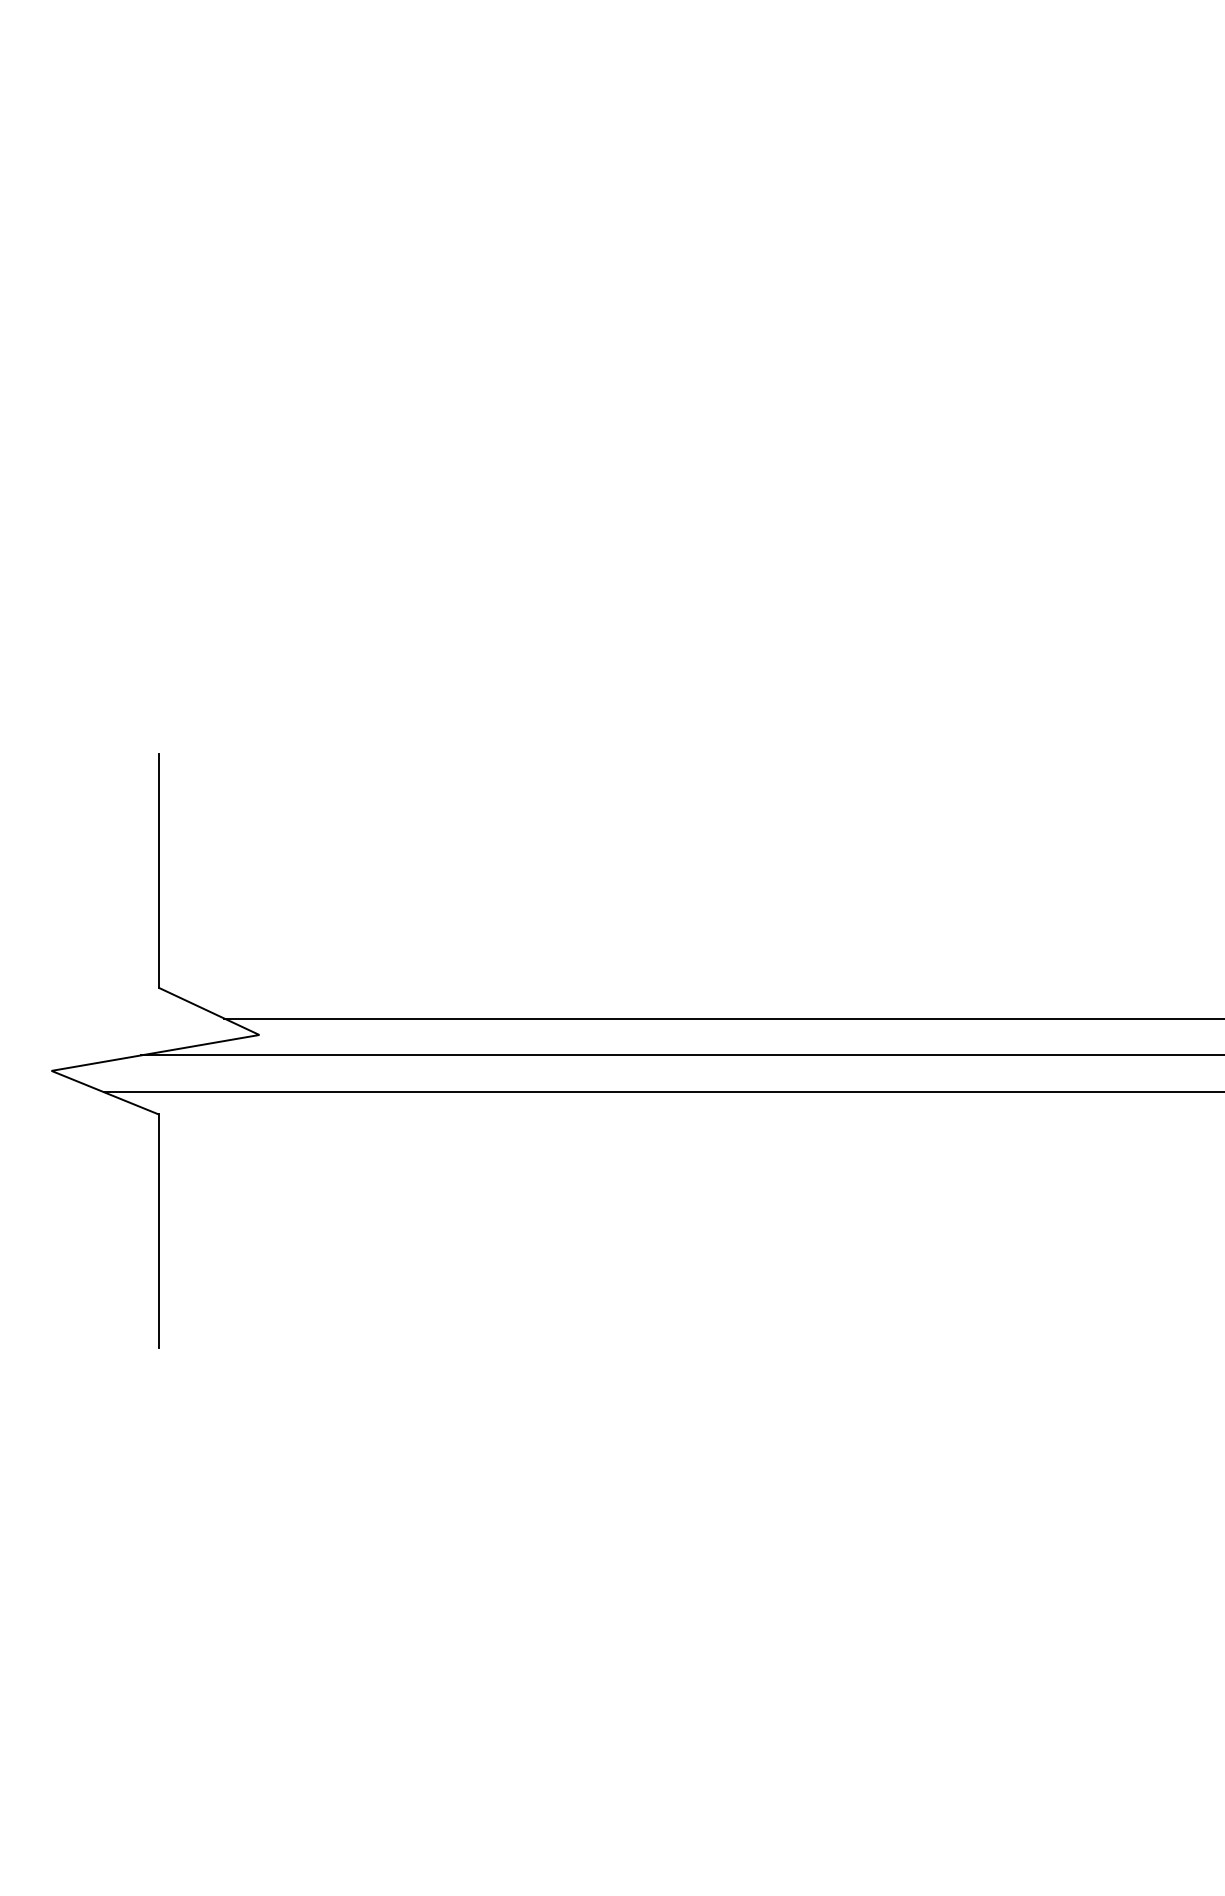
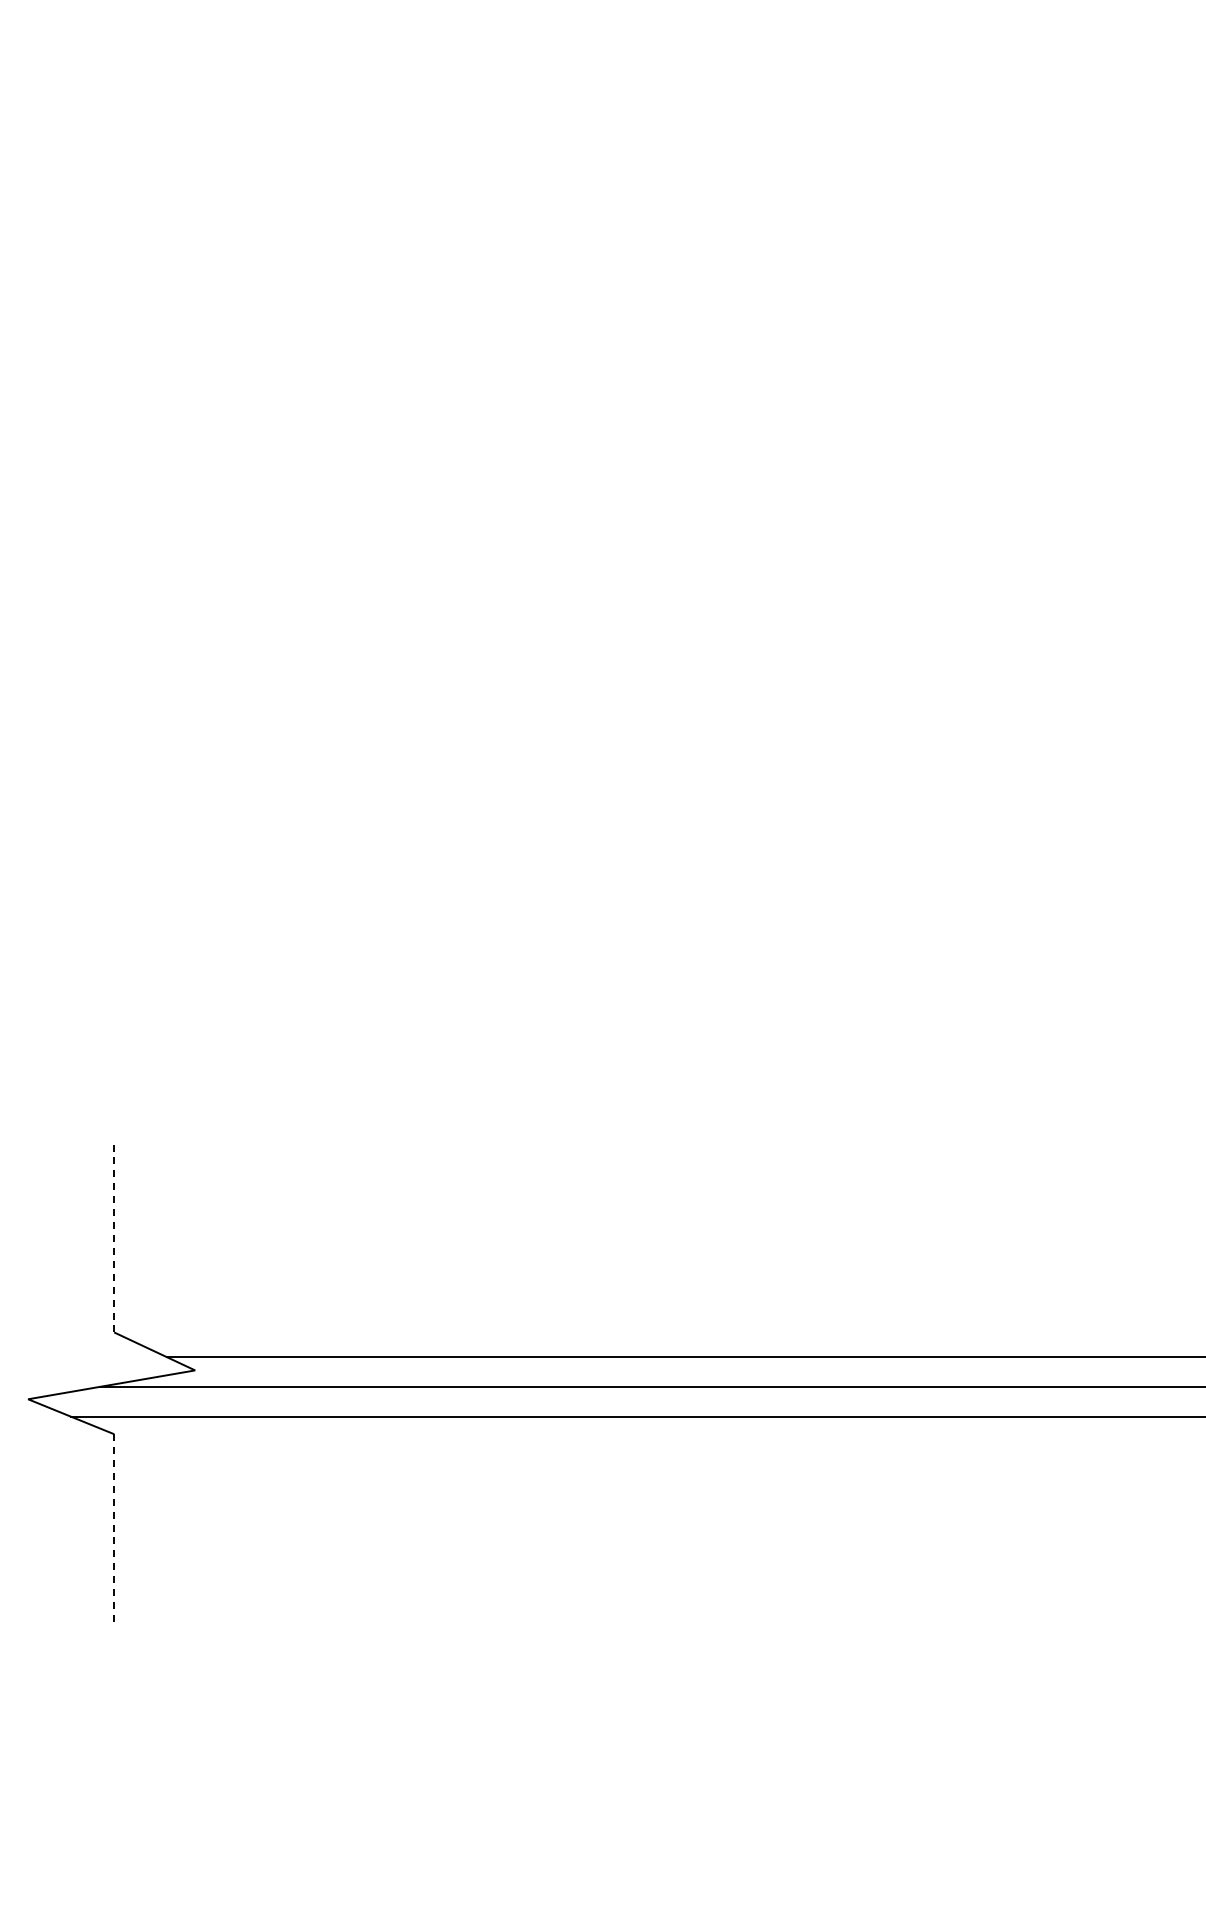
line: (158, 870) -> (114, 1238), solid -> dashed
line: (158, 1231) -> (114, 1528), solid -> dashed

